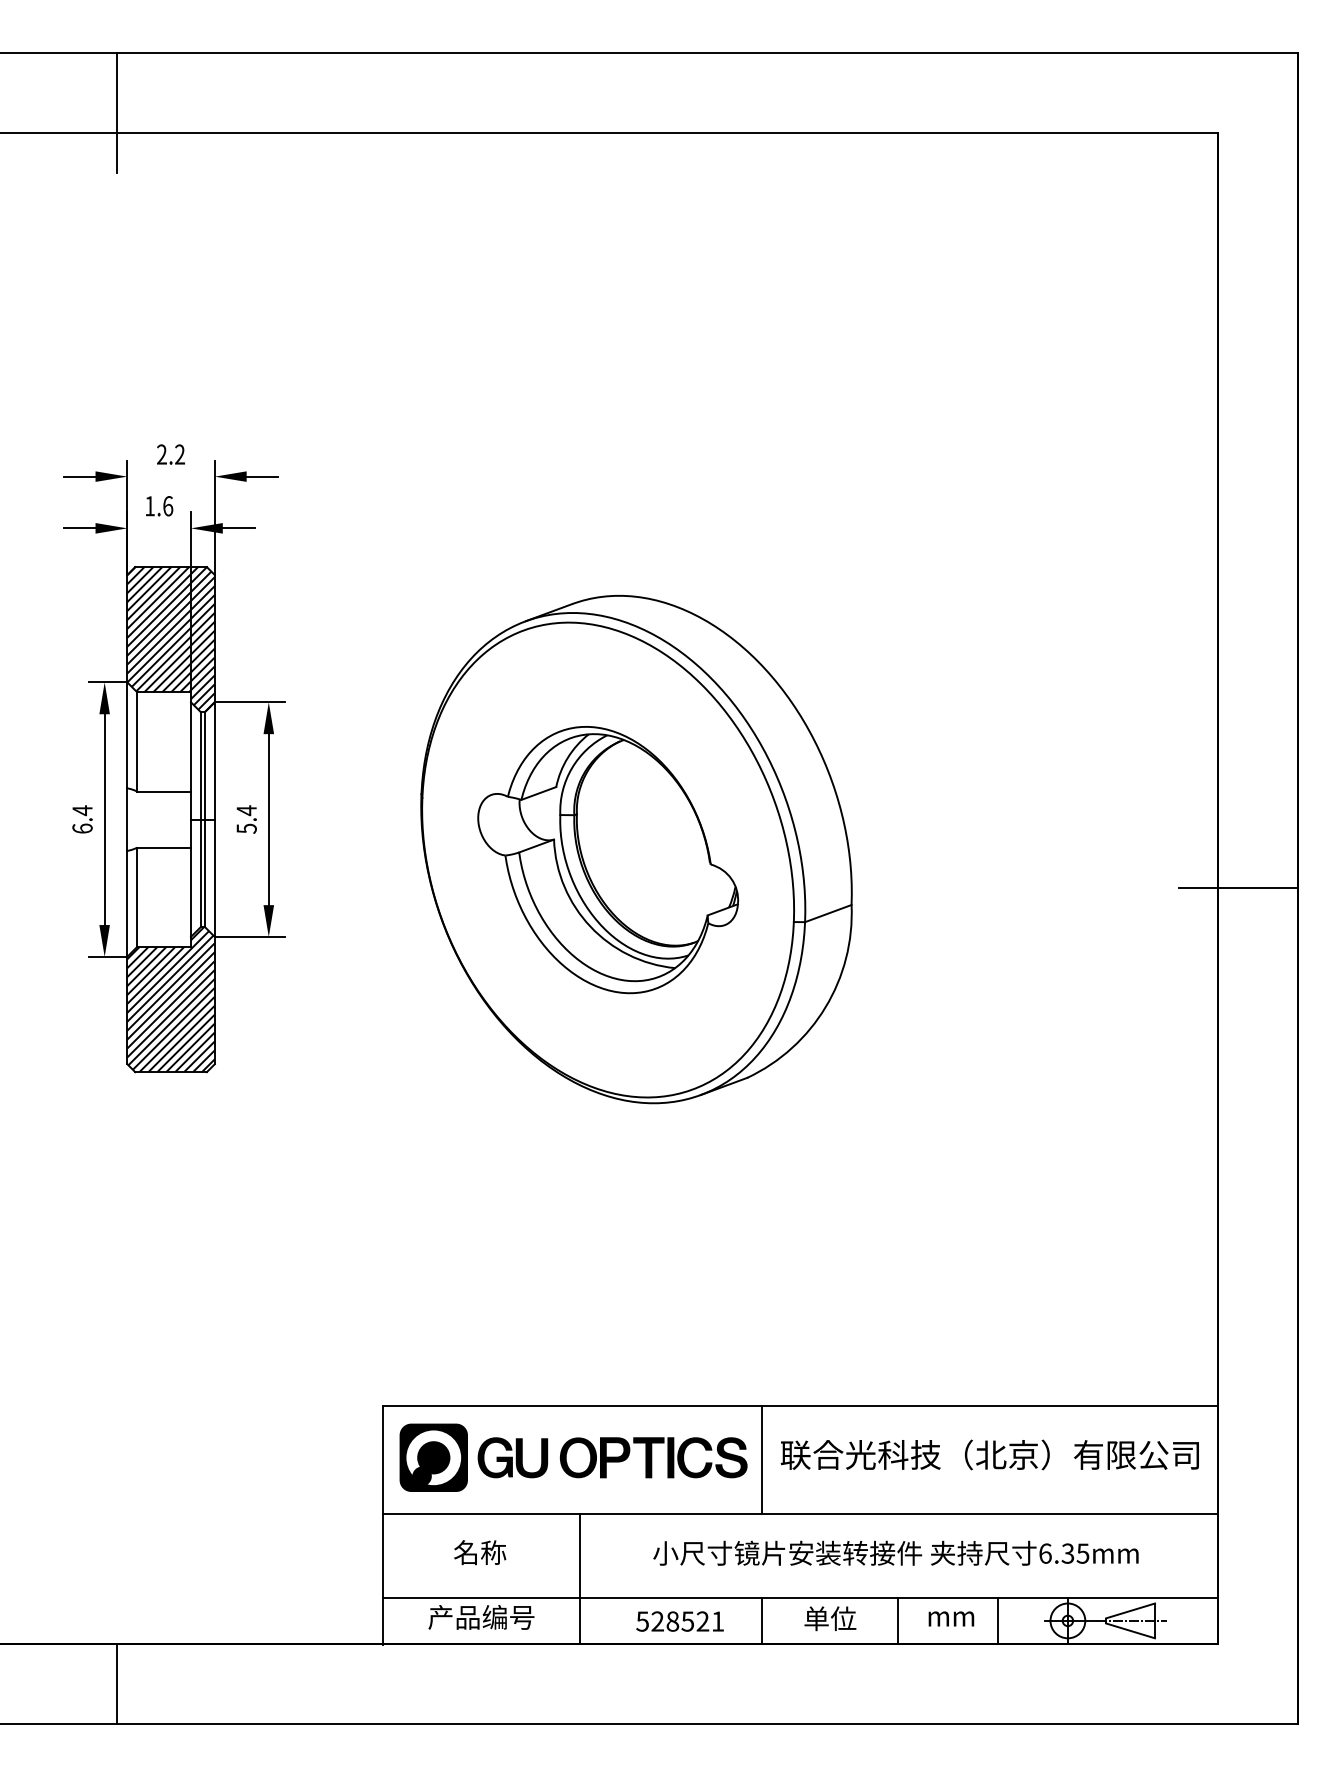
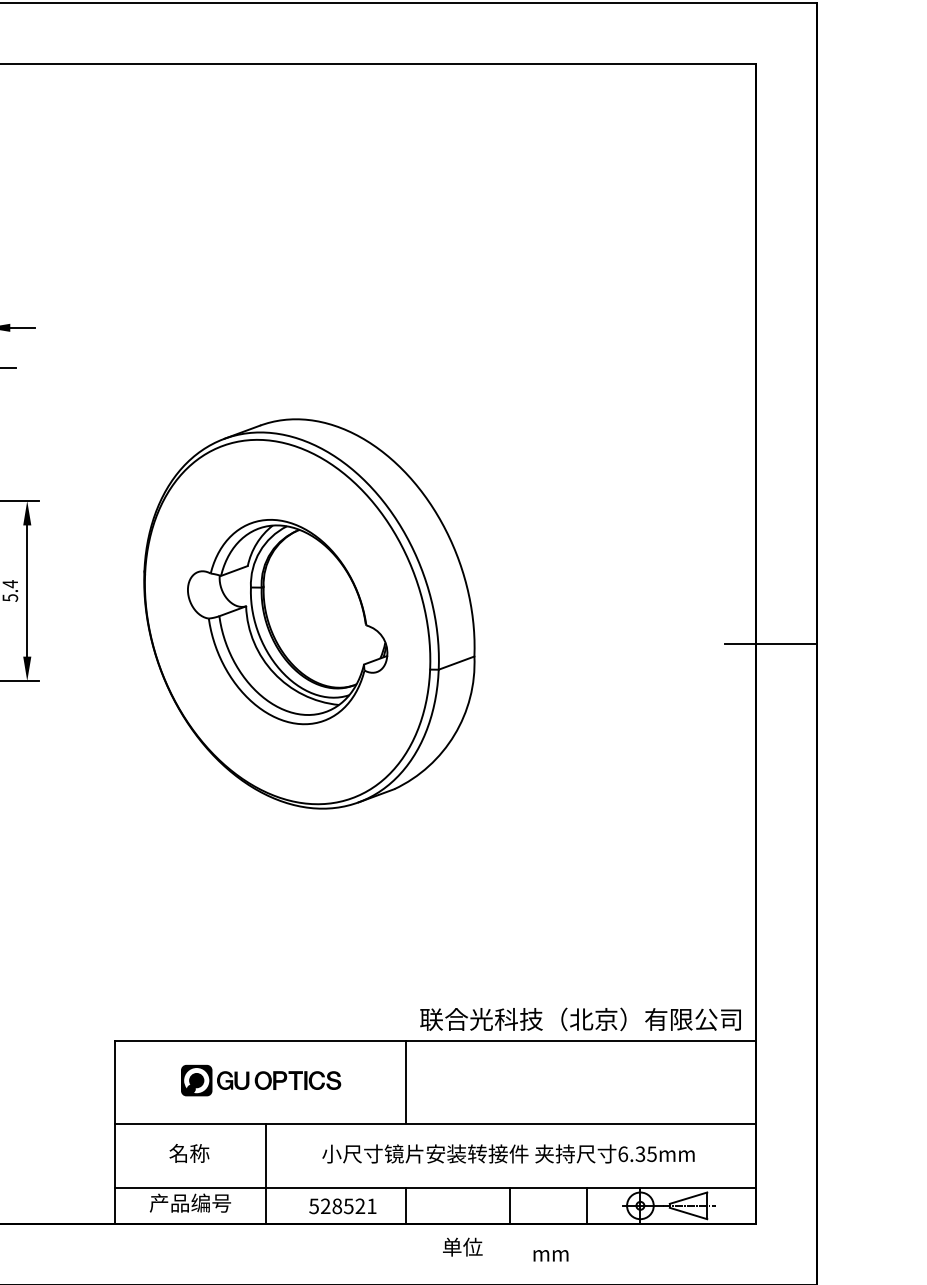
text: (989, 1454) -> (580, 1019), moved
part: (573, 1457) -> (261, 1080), size x0.6
text: (830, 1618) -> (462, 1246), moved
text: (951, 1618) -> (551, 1255), moved

